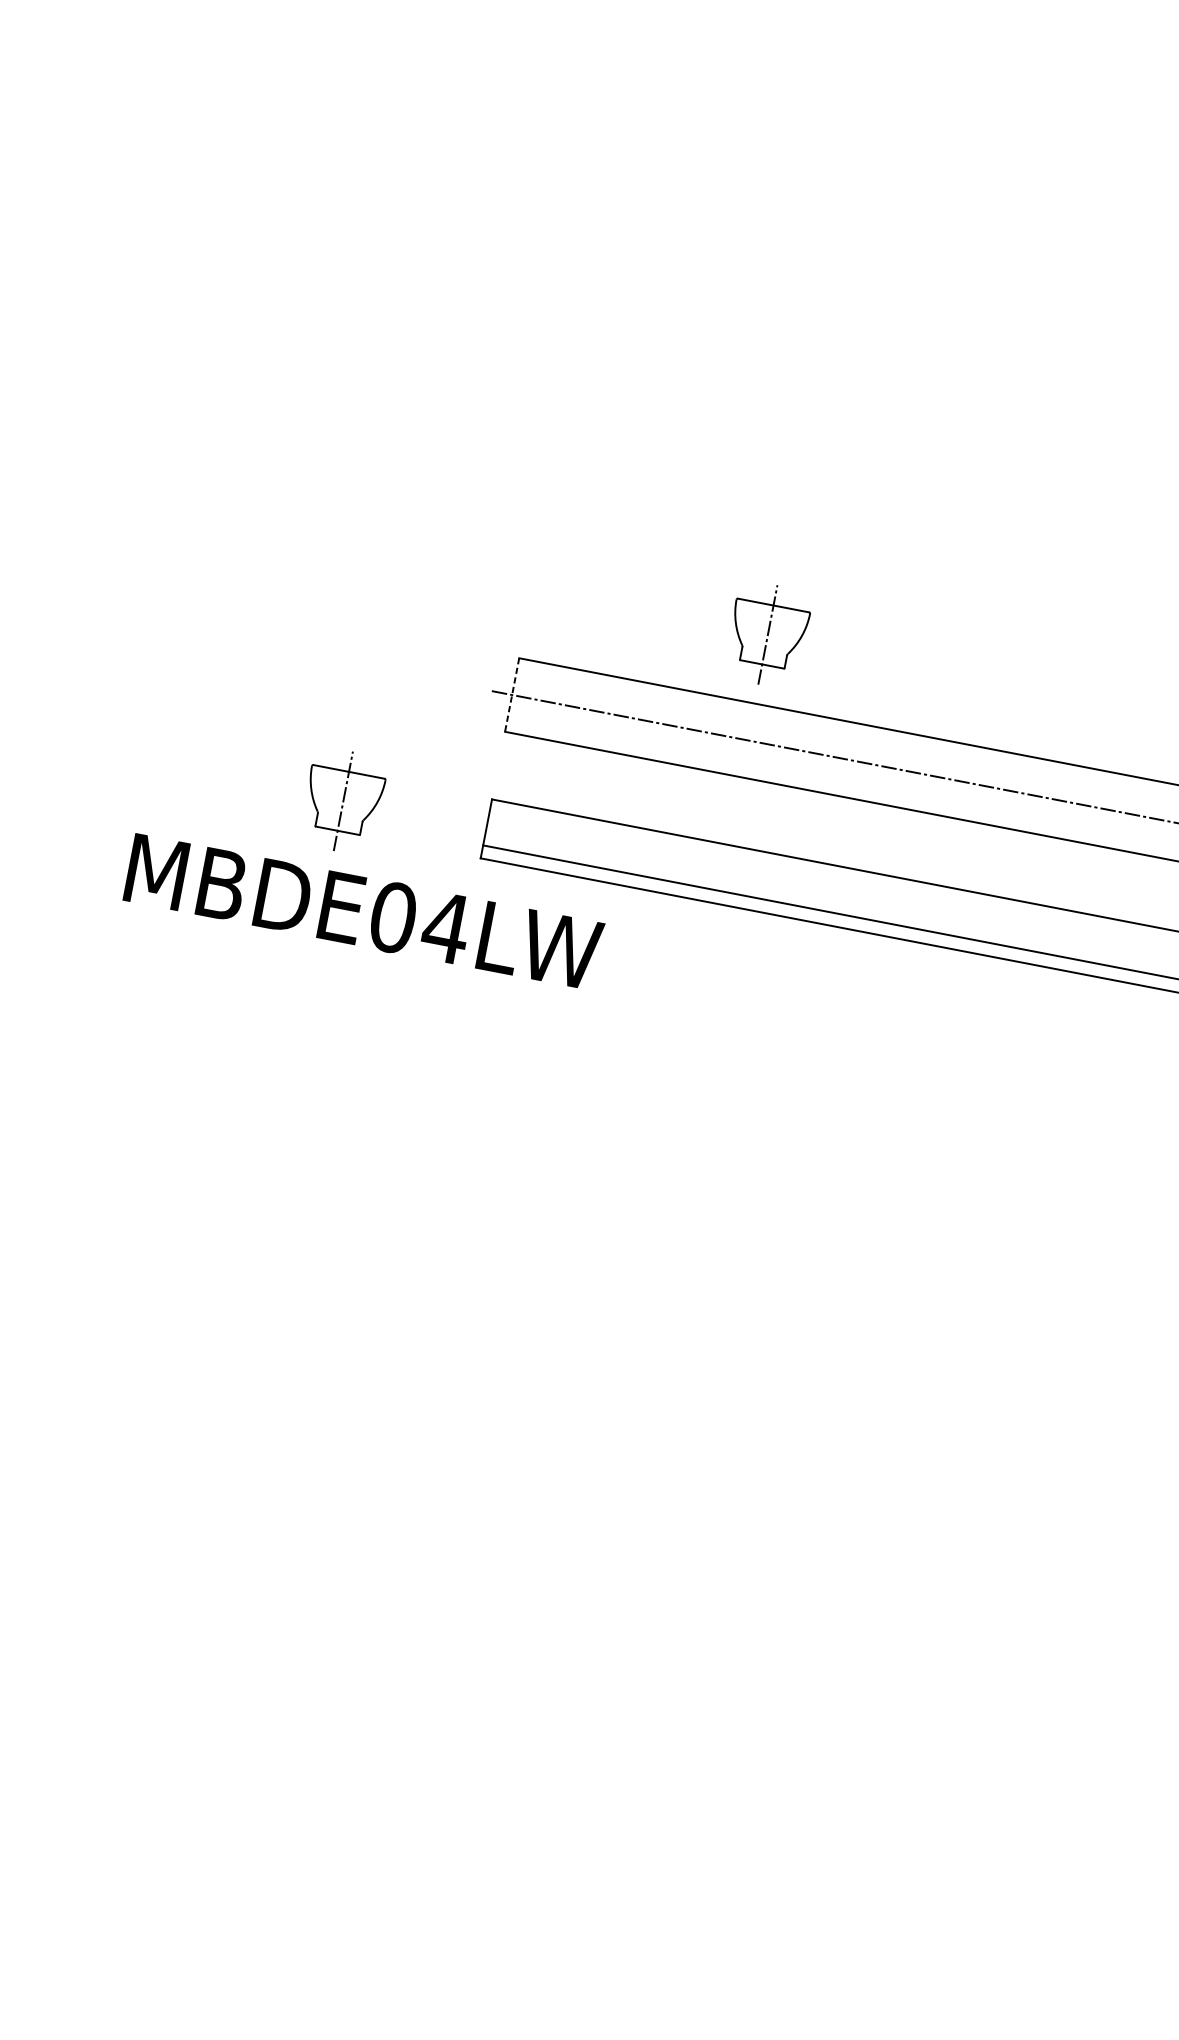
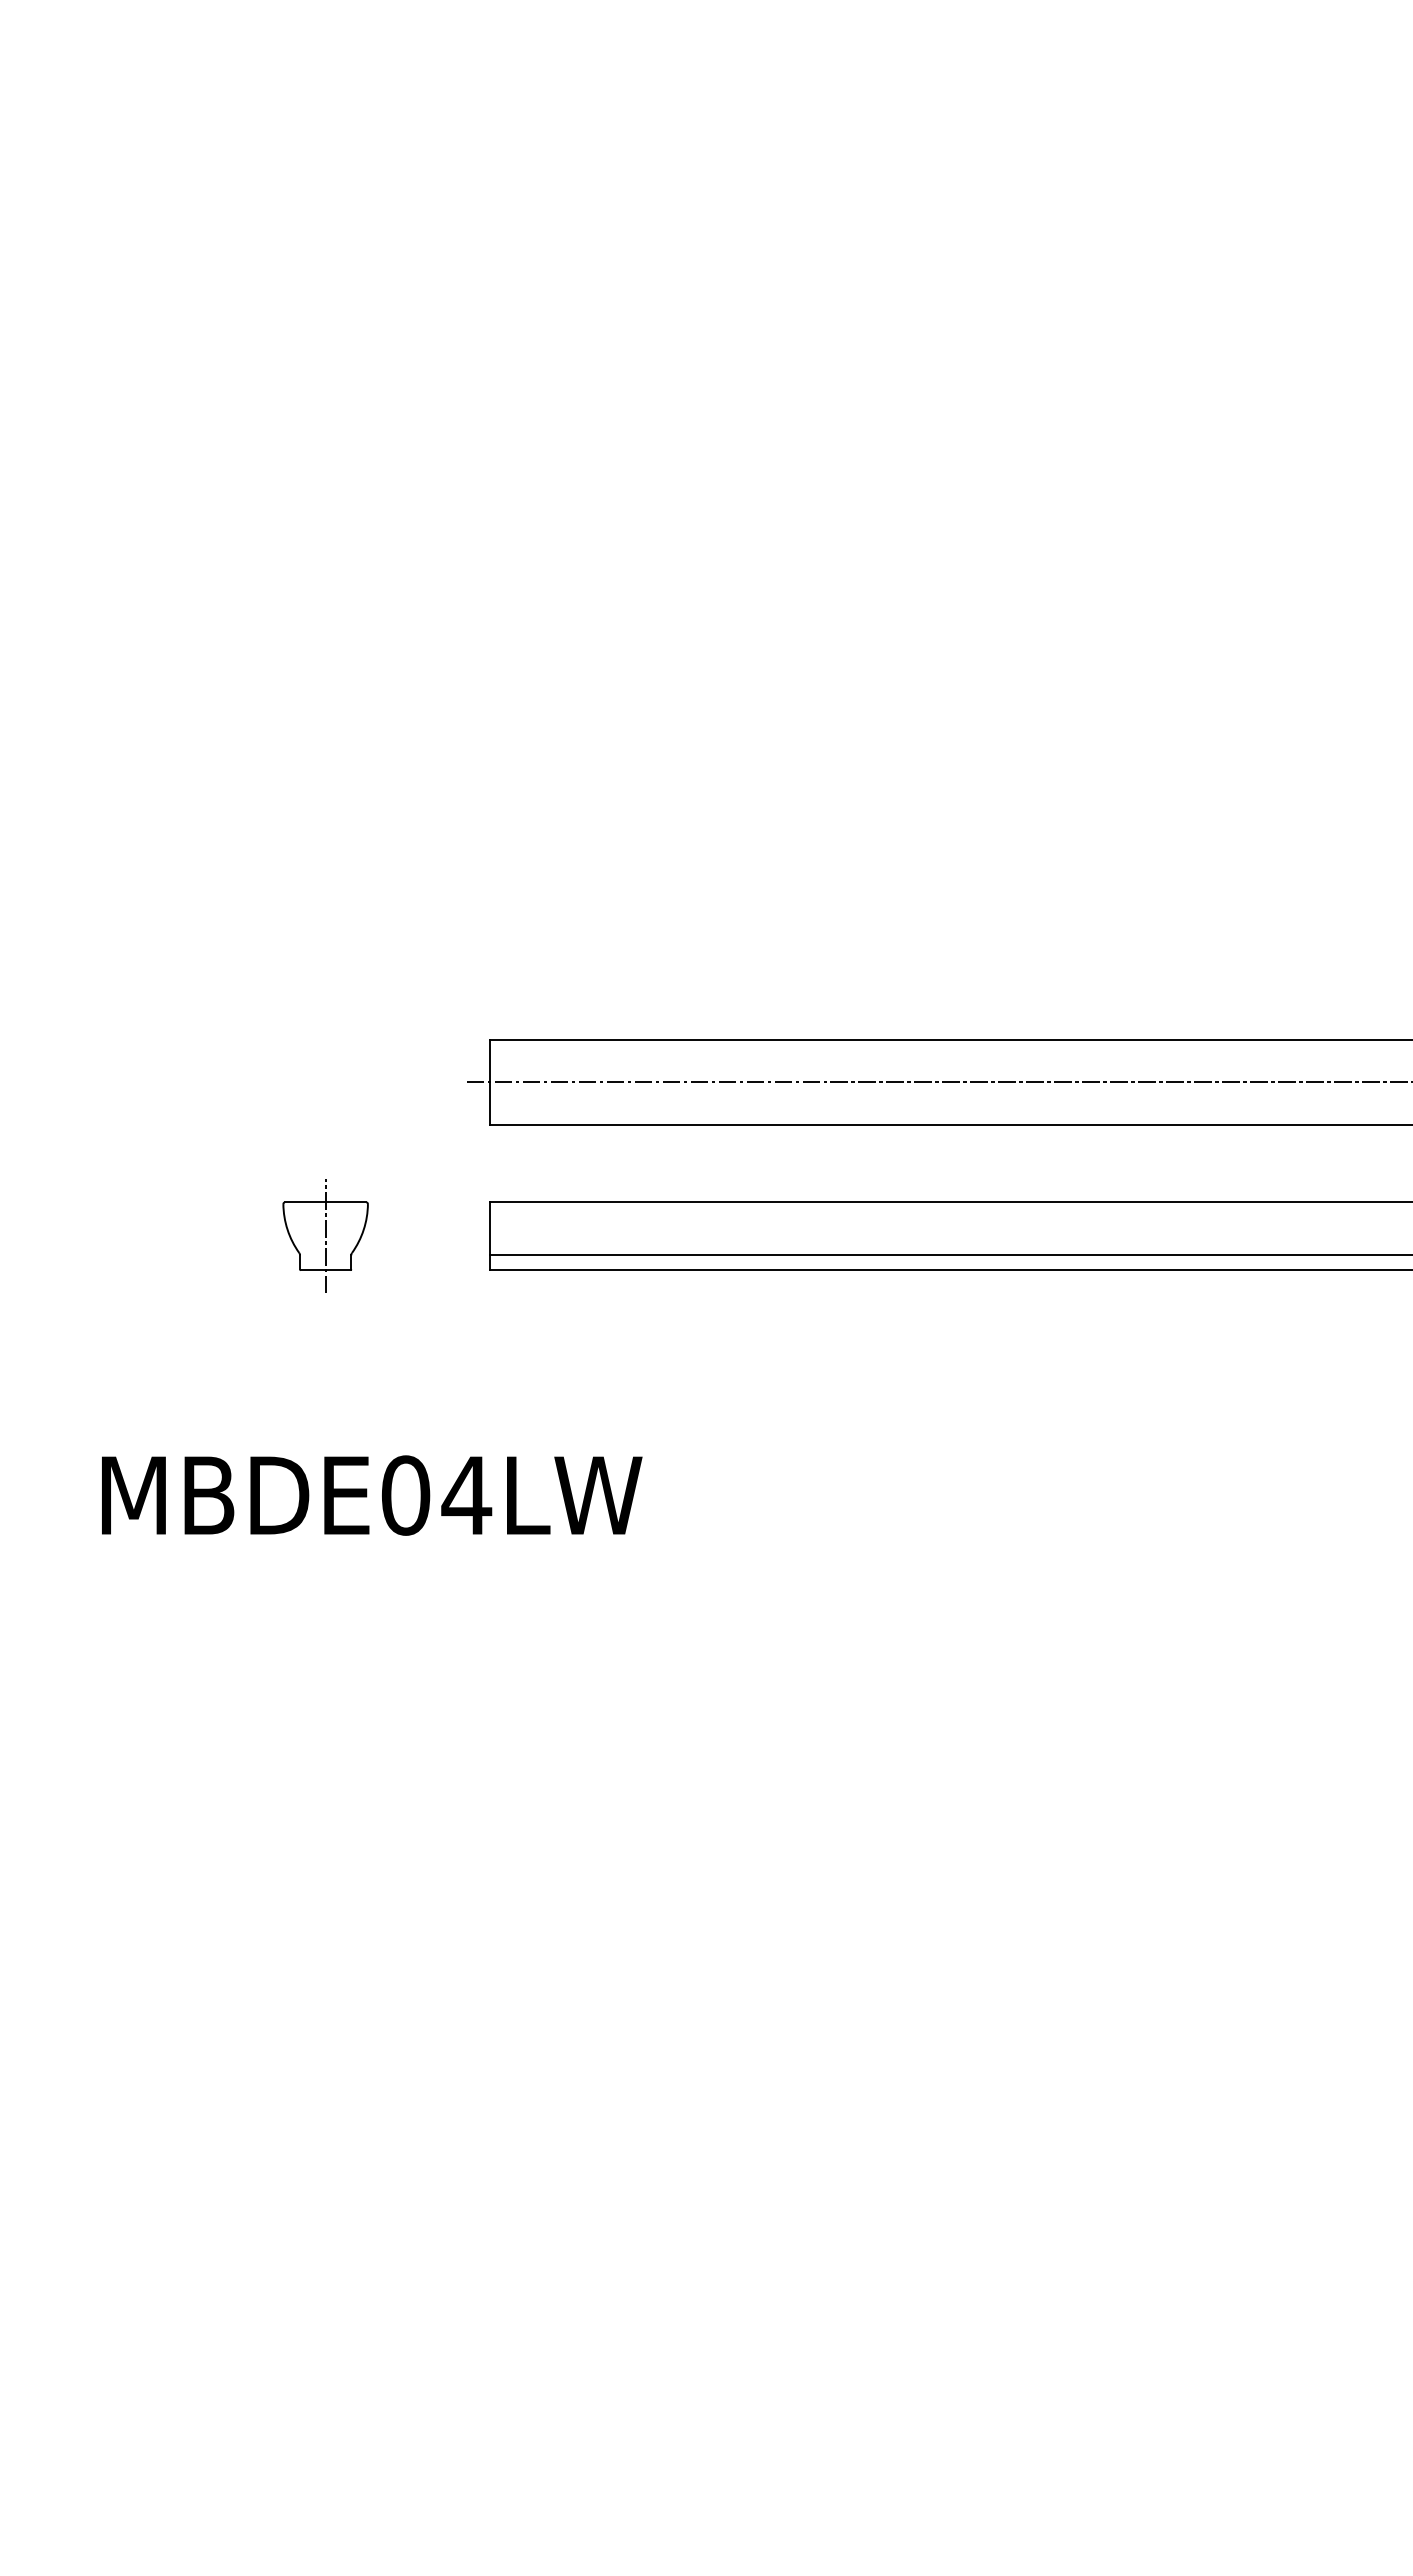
part: (767, 634) -> (760, 960), removed
line: (512, 695) -> (490, 1082), dashed -> solid
text: (364, 912) -> (372, 1495), moved

